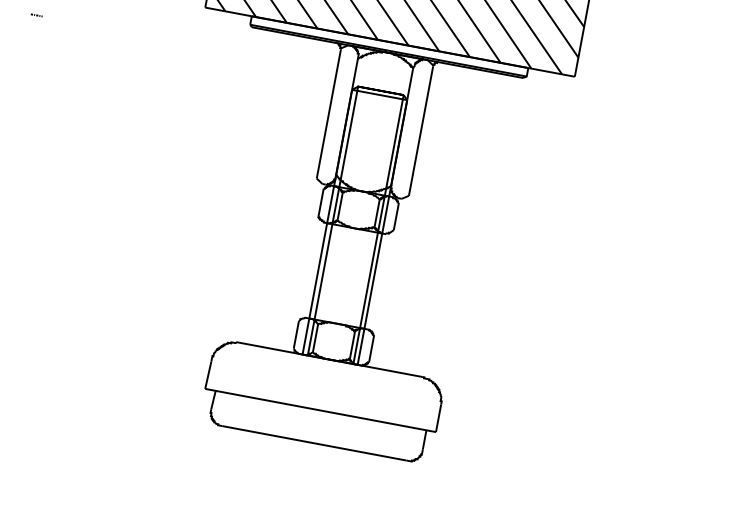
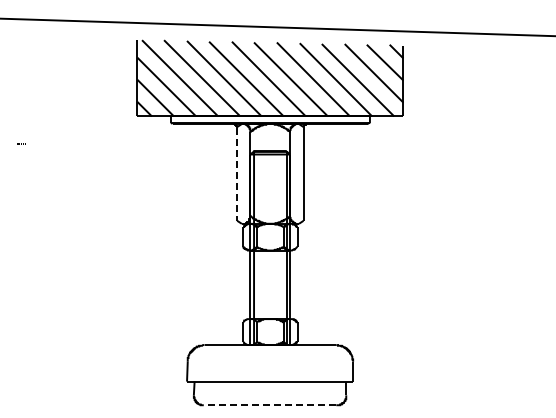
line: (329, 114) -> (237, 174), solid -> dashed
line: (313, 443) -> (269, 405), solid -> dashed

